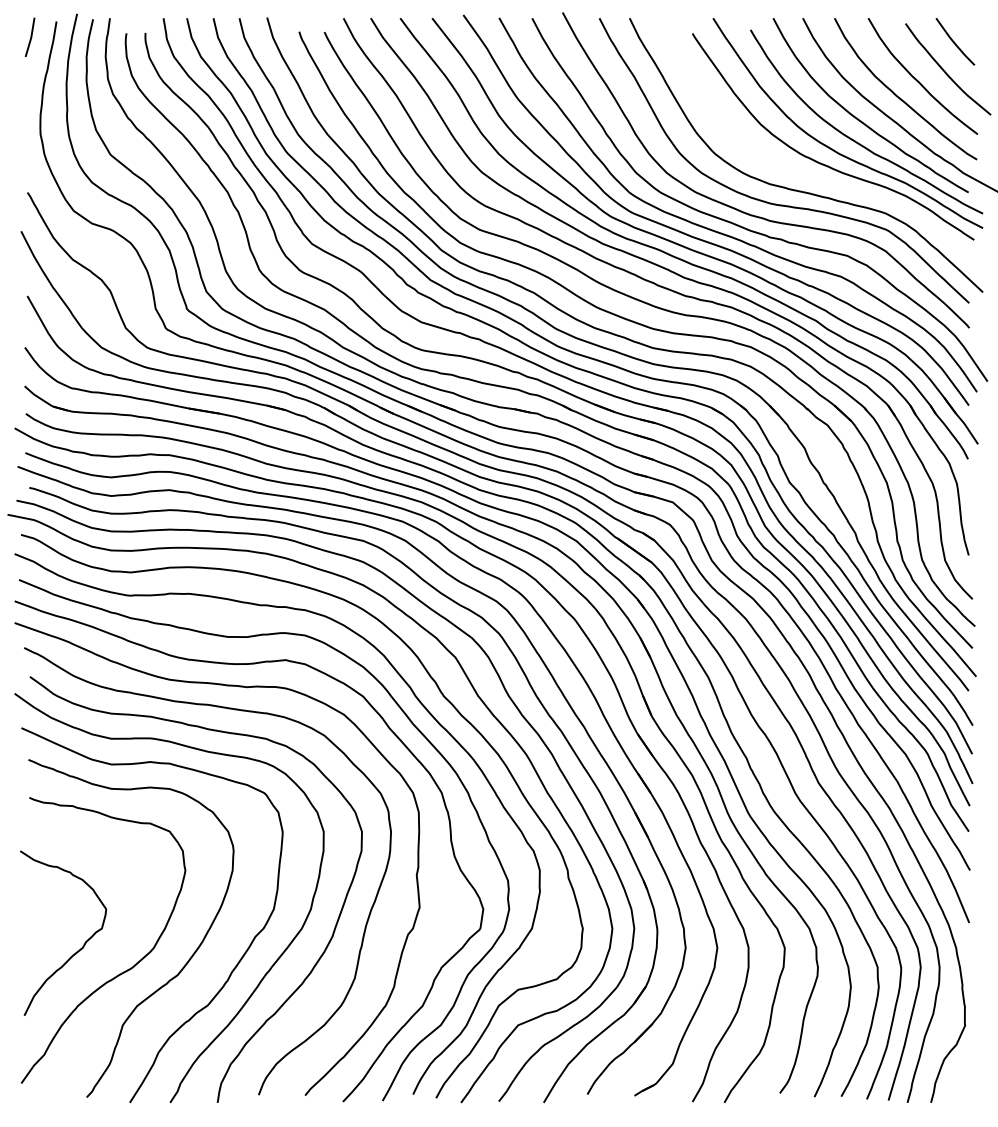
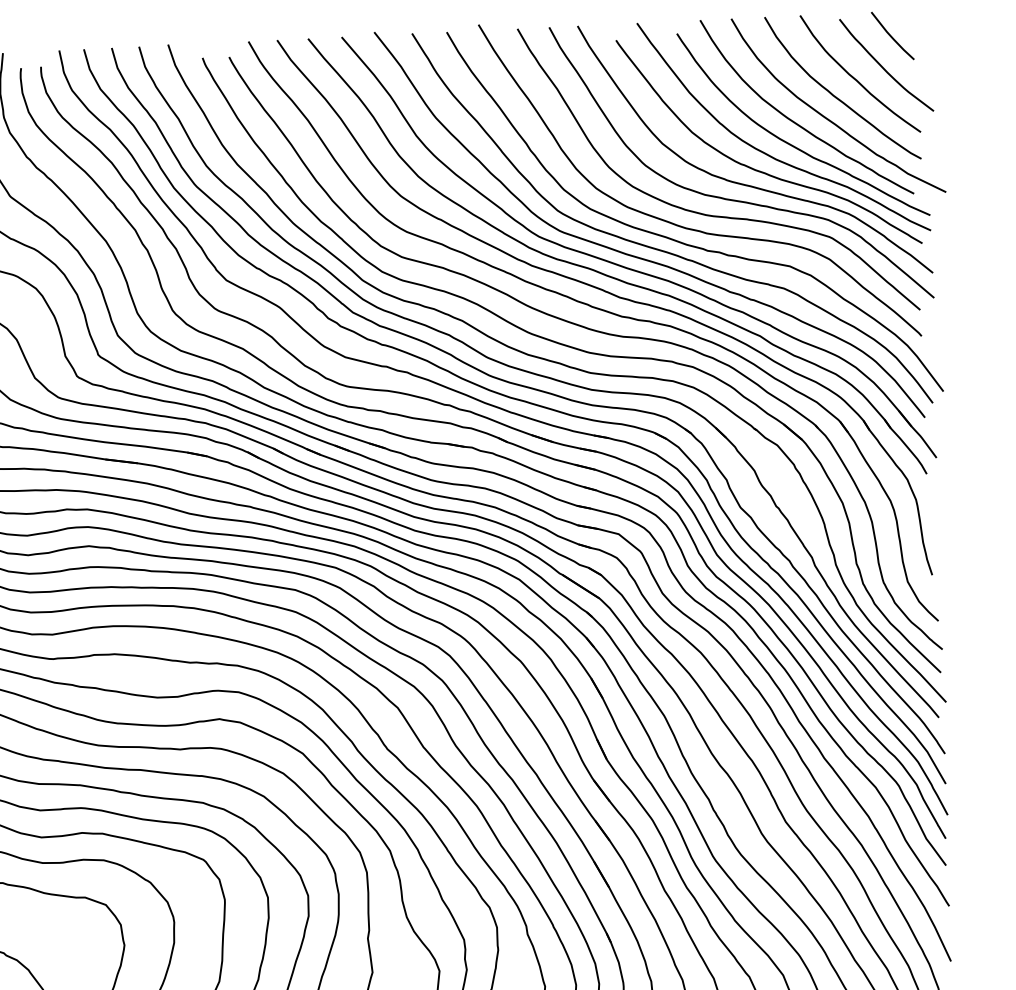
curve: (812, 176) -> (749, 184), added

